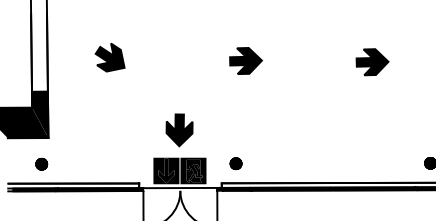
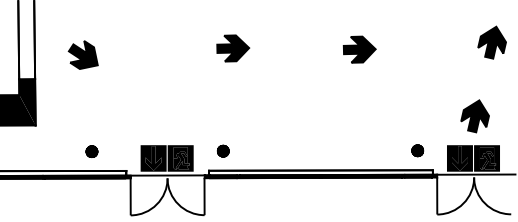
part: (109, 57) -> (82, 54), moved
part: (179, 130) -> (166, 117), removed
part: (41, 164) -> (91, 151), moved

